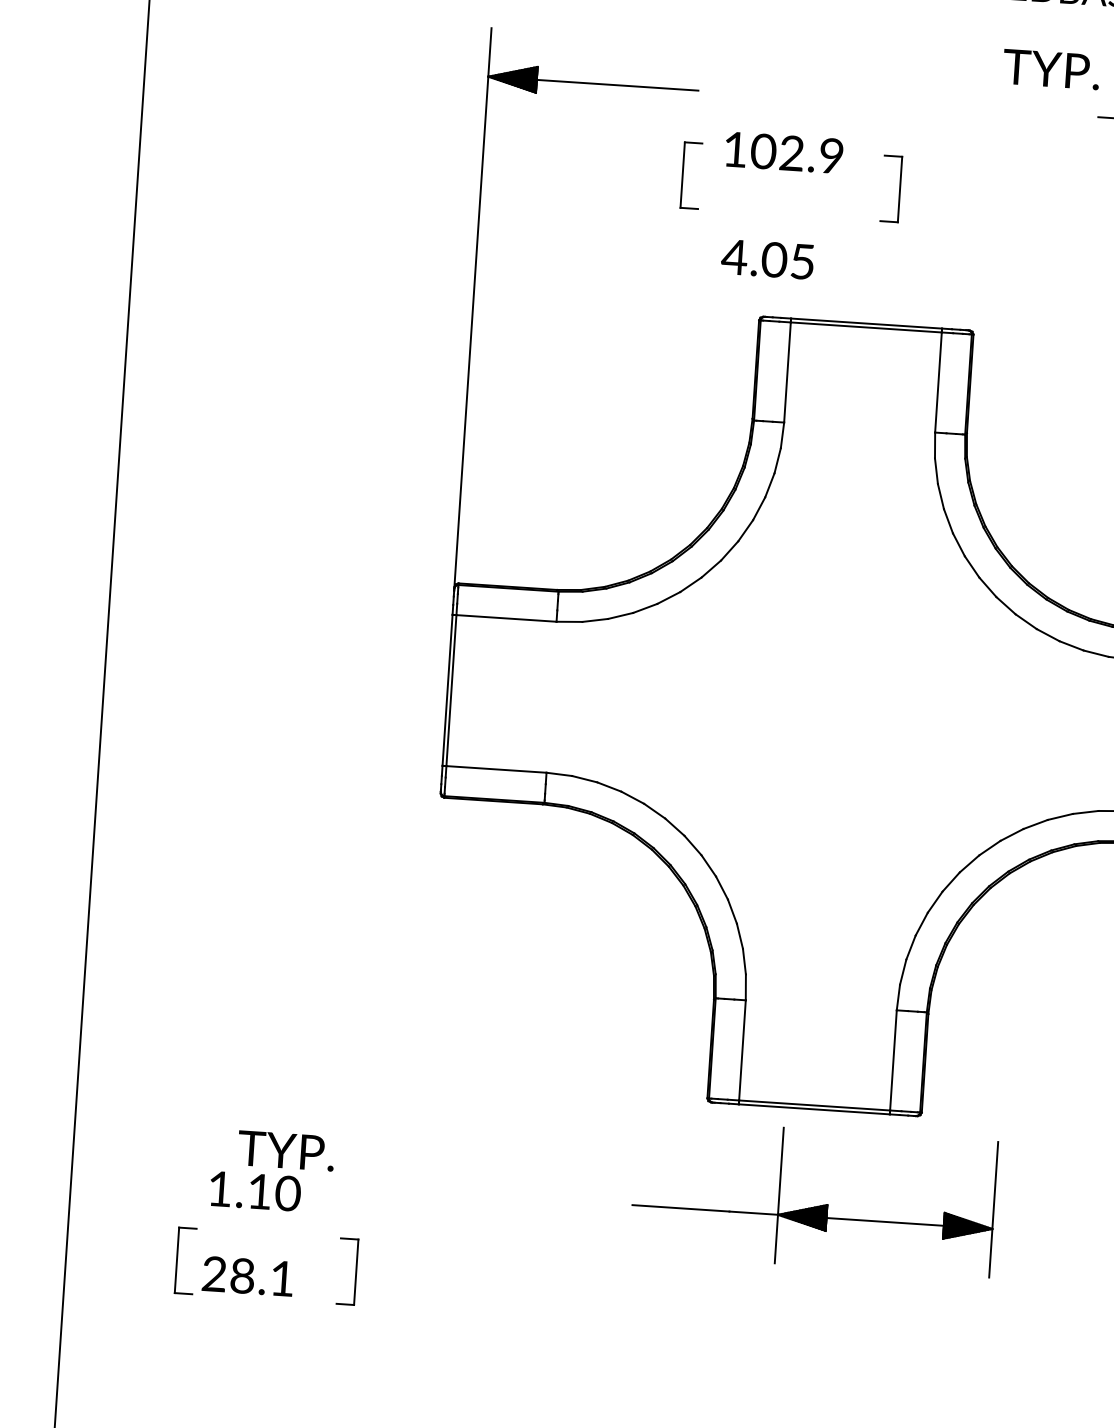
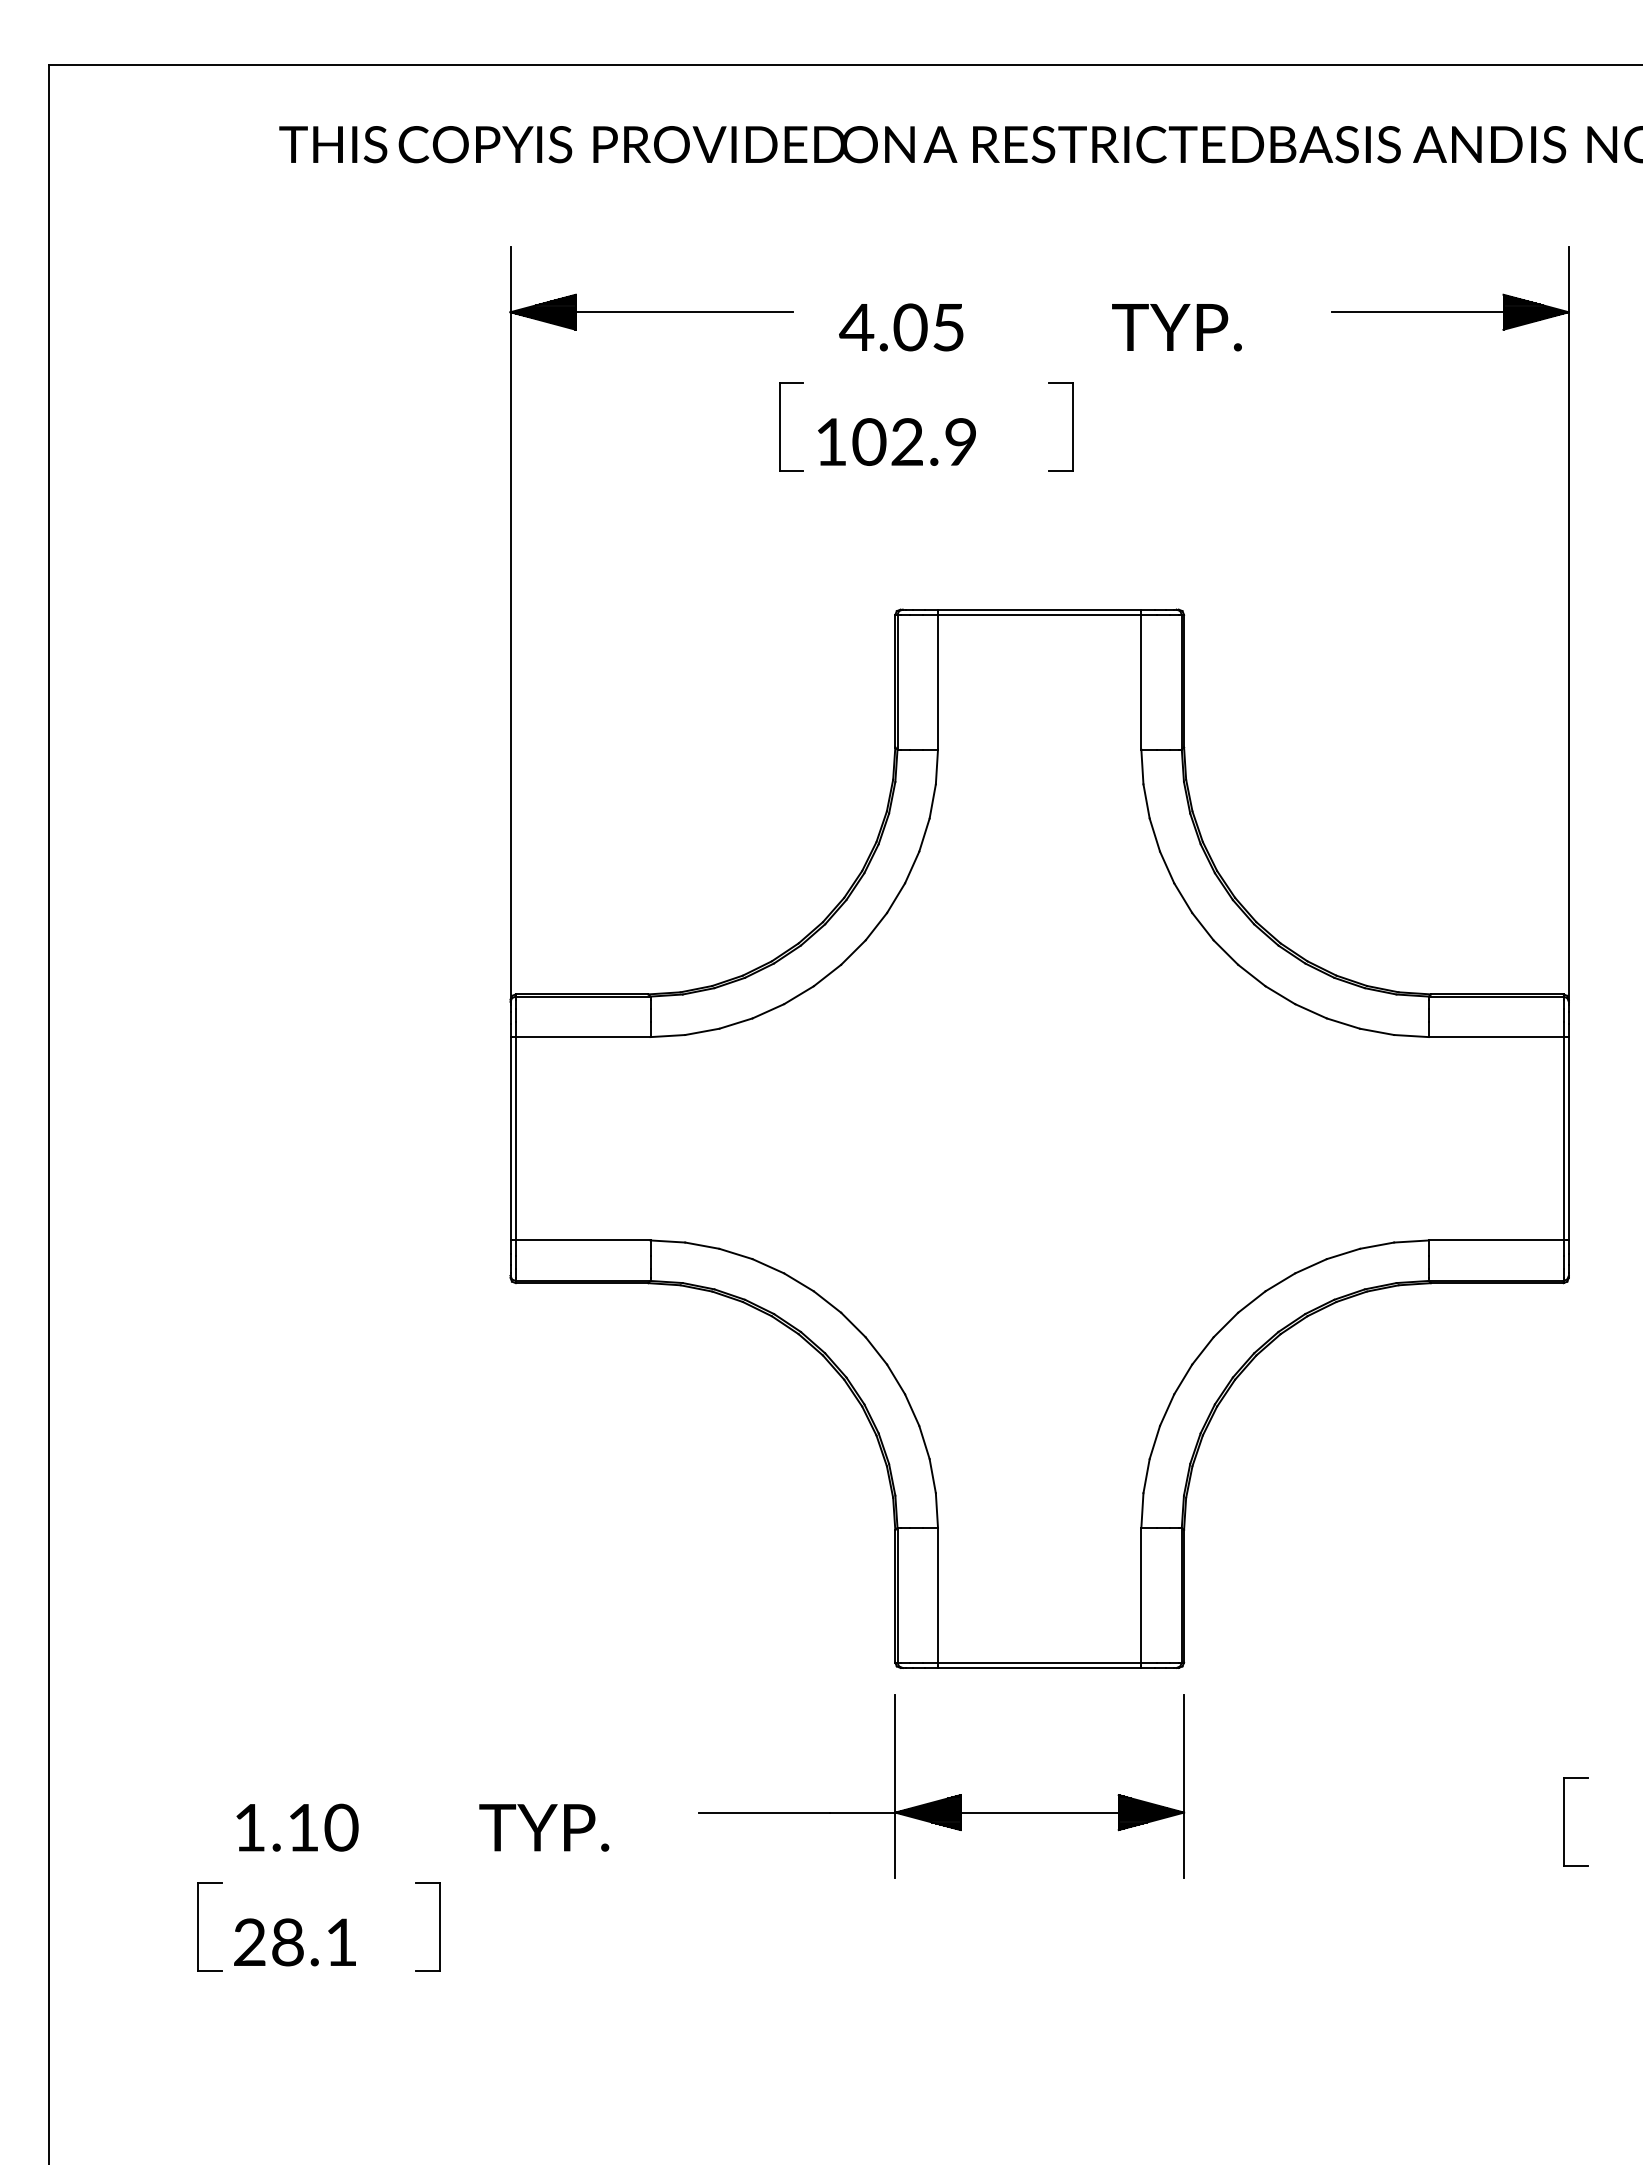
text: (1051, 69) -> (1176, 327), moved
text: (783, 152) -> (896, 441), moved
text: (767, 259) -> (901, 327), moved
text: (286, 1150) -> (544, 1827), moved
part: (816, 1206) -> (946, 1797), moved

